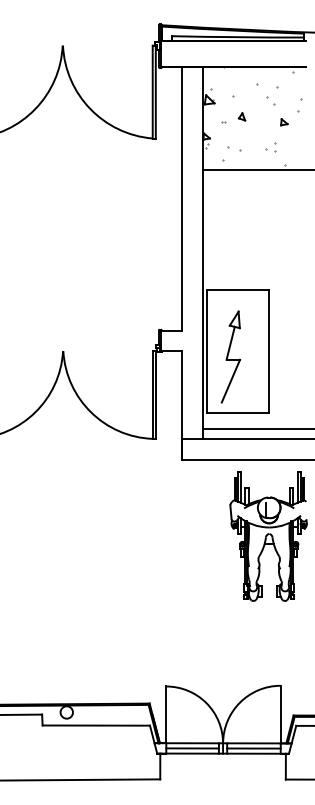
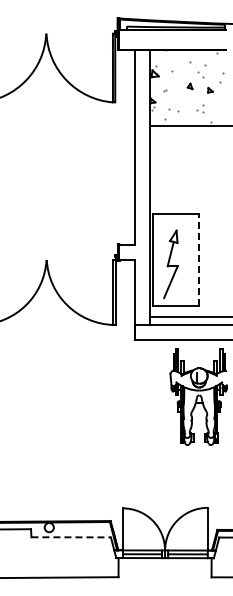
part: (241, 116) -> (189, 86), moved
line: (269, 351) -> (199, 260), solid -> dashed
line: (96, 725) -> (71, 537), solid -> dashed

